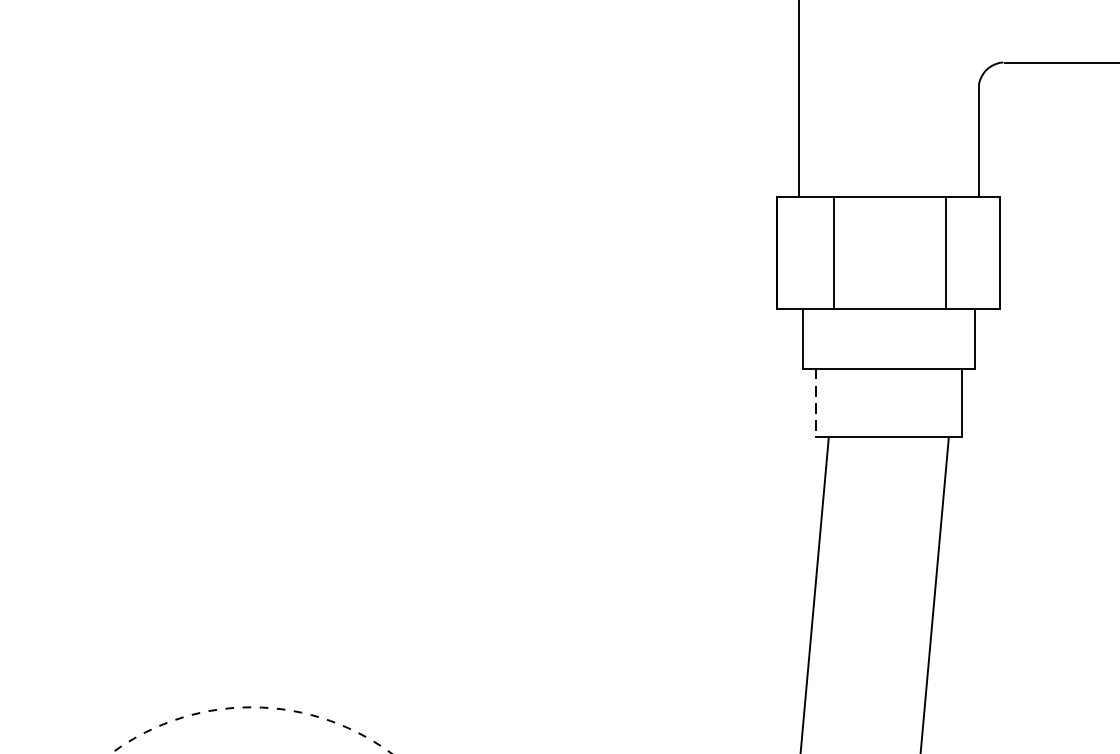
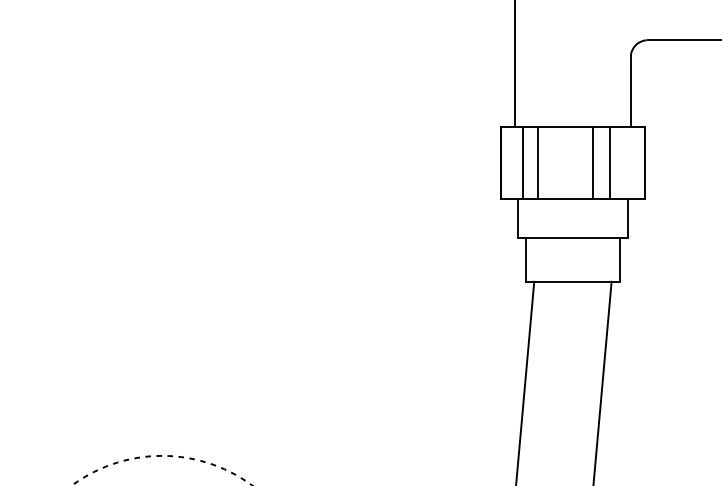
line: (812, 252) -> (523, 162), added
line: (919, 252) -> (592, 162), added
line: (815, 404) -> (525, 260), dashed -> solid

